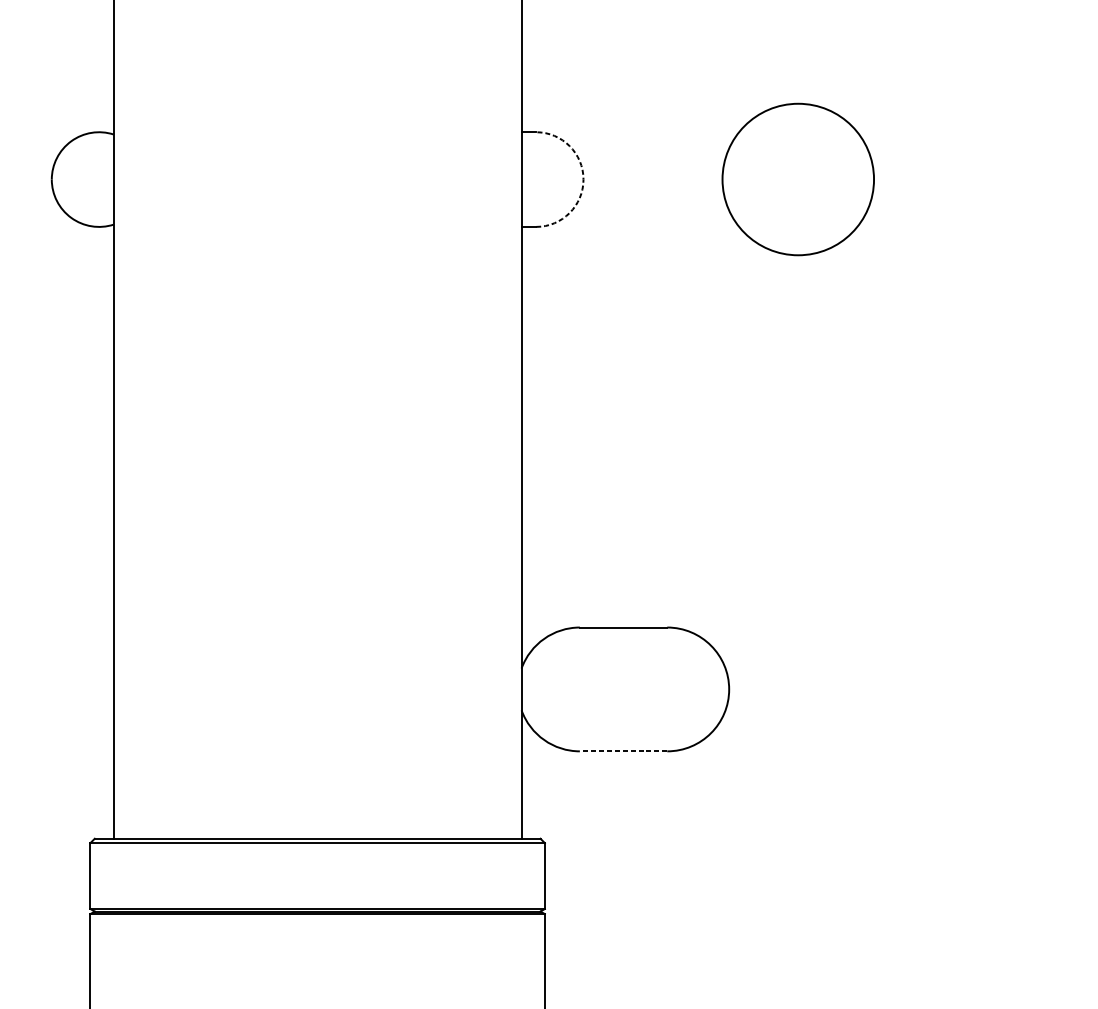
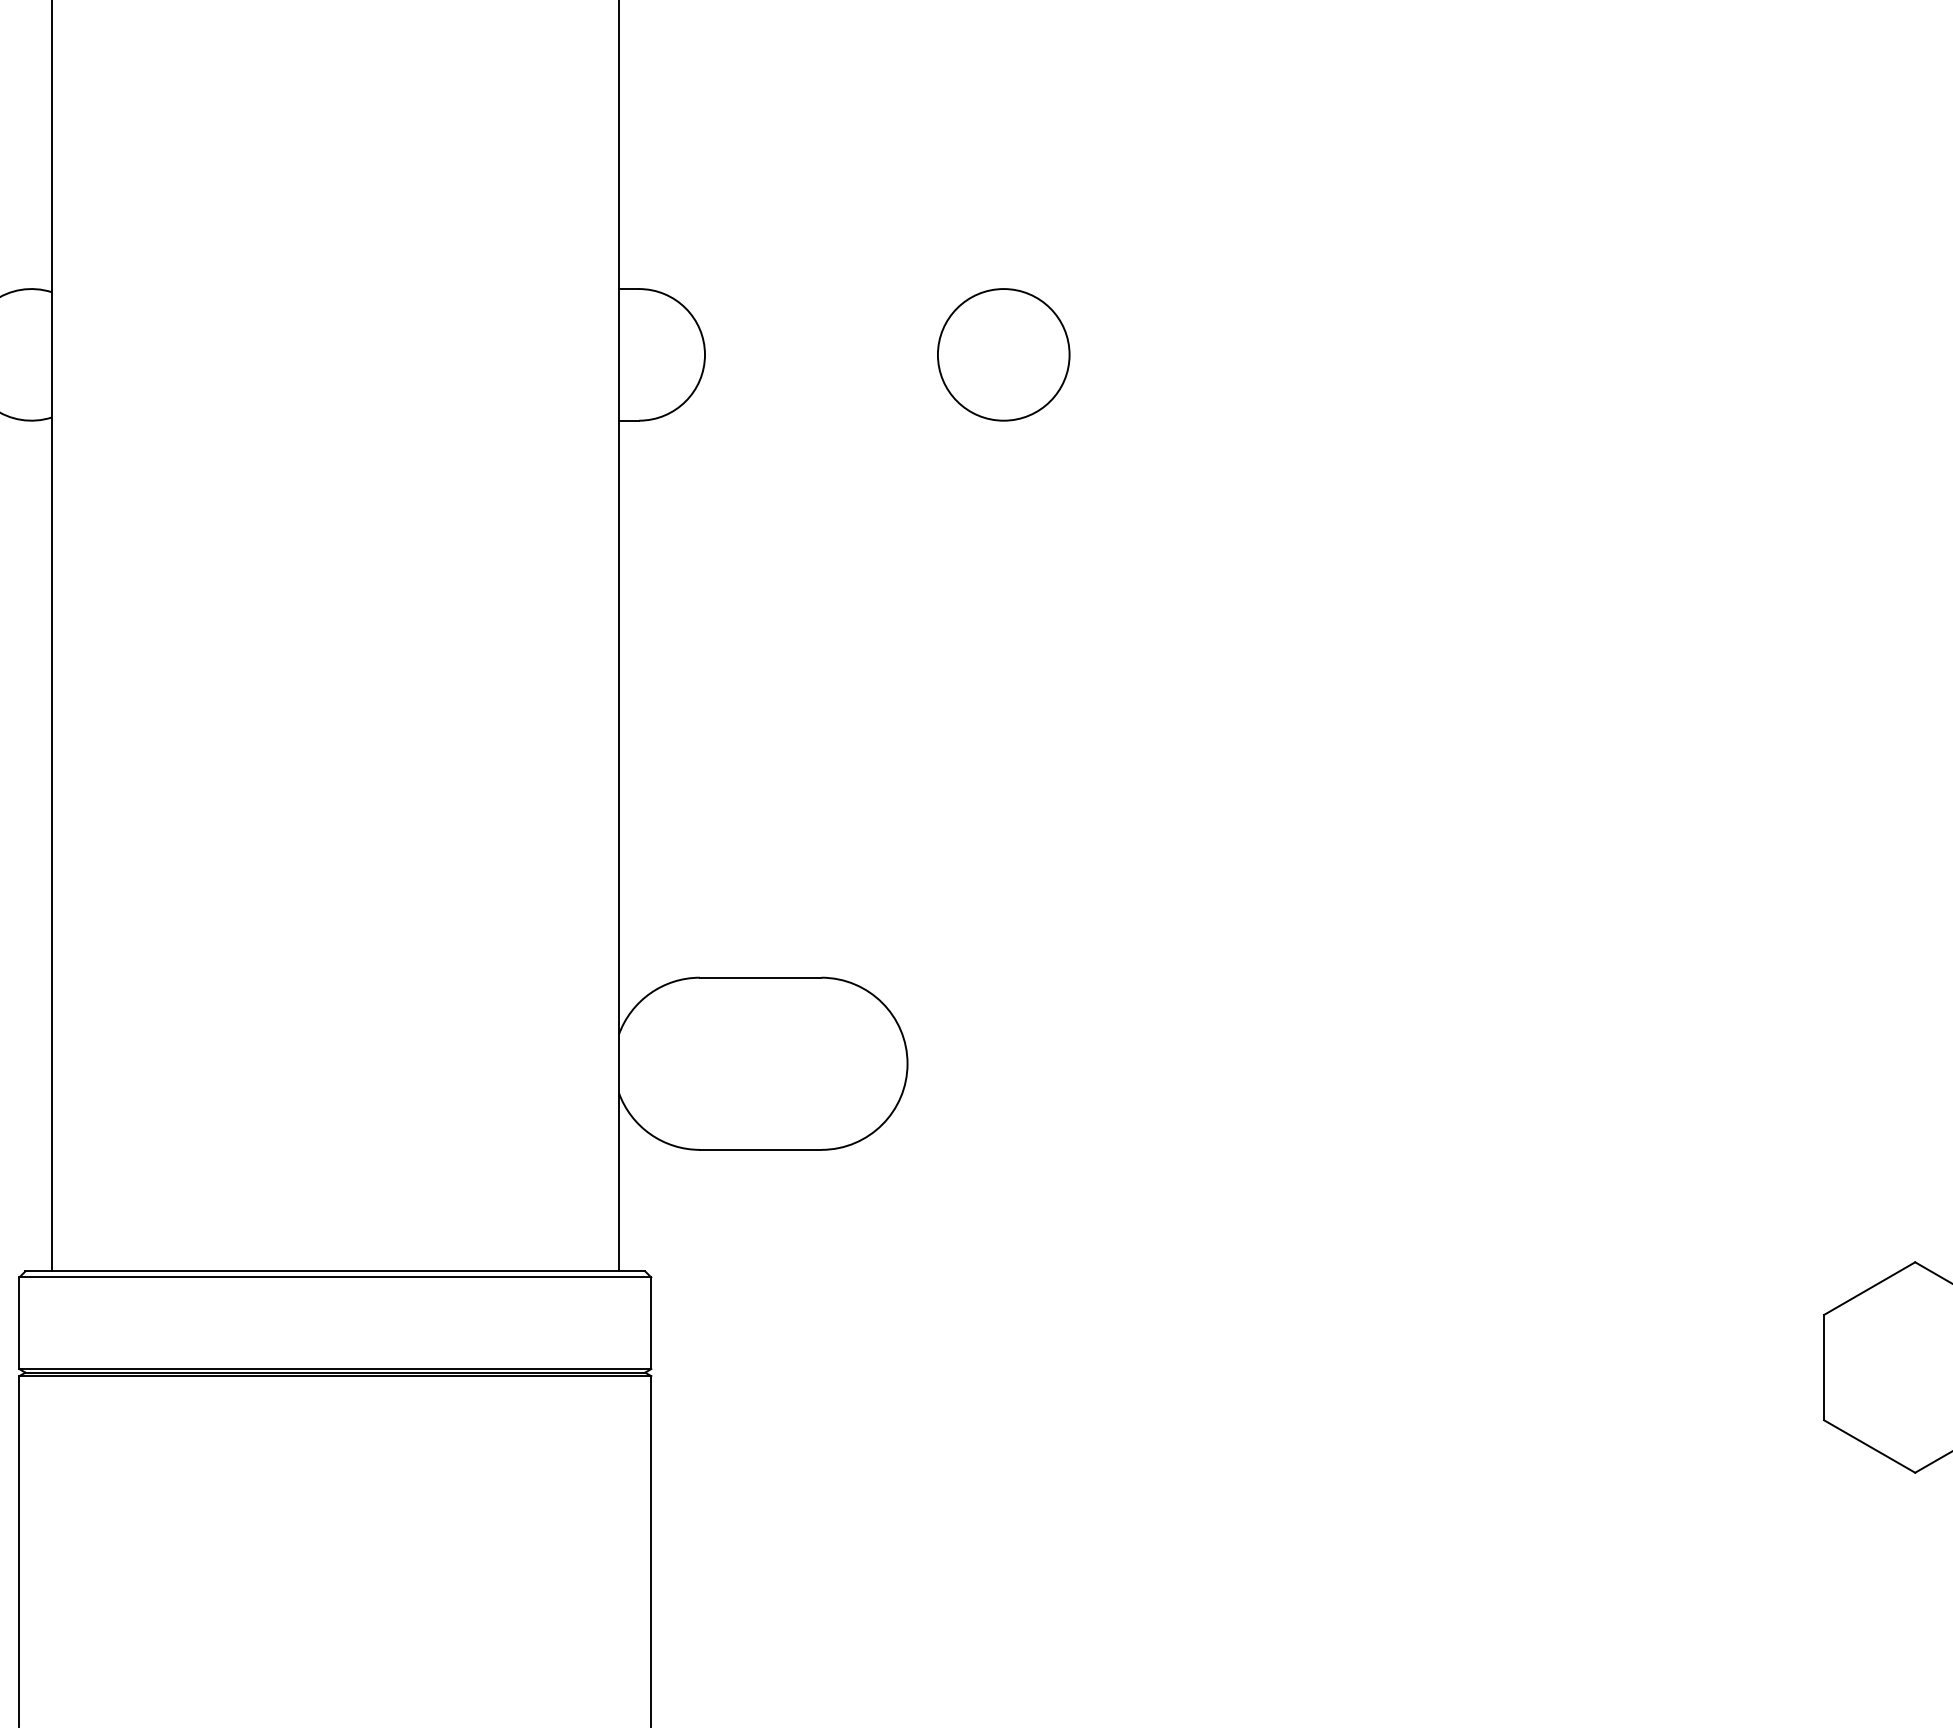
arc: (583, 179) -> (705, 354), dashed -> solid
circle: (798, 179) -> (1003, 354), size x0.62
line: (623, 751) -> (760, 1149), dashed -> solid

